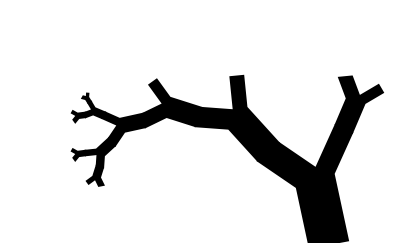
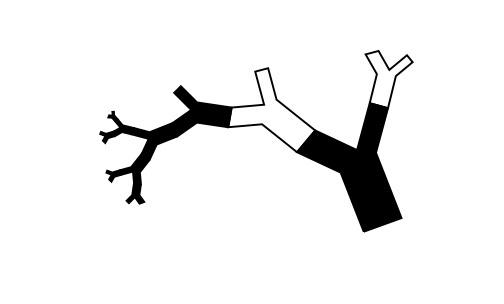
fill: (357, 105) -> (388, 79), removed
fill: (239, 116) -> (271, 110), removed

